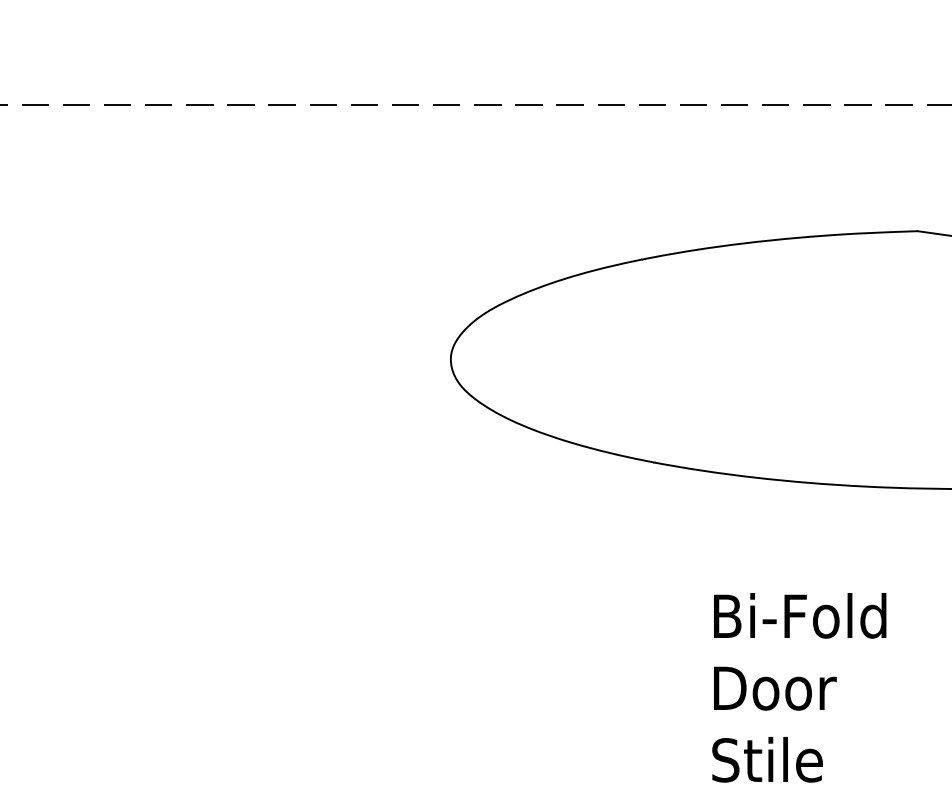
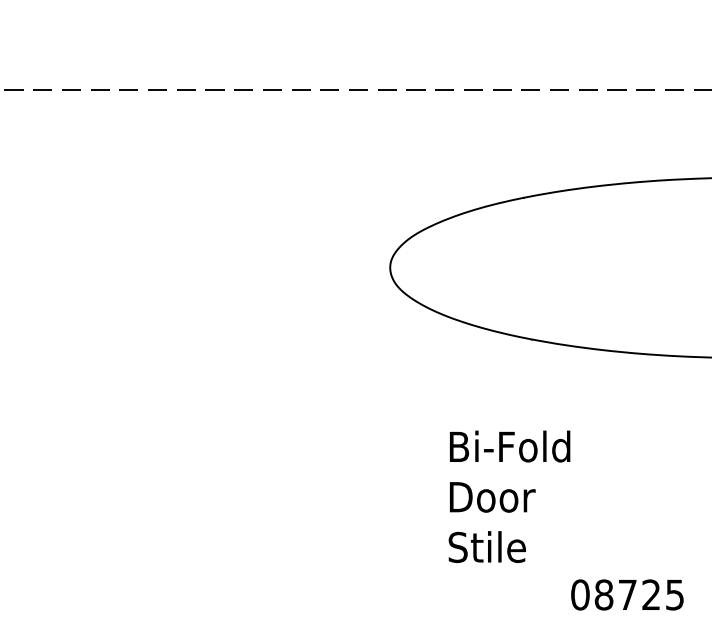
text: (799, 687) -> (509, 496), moved

